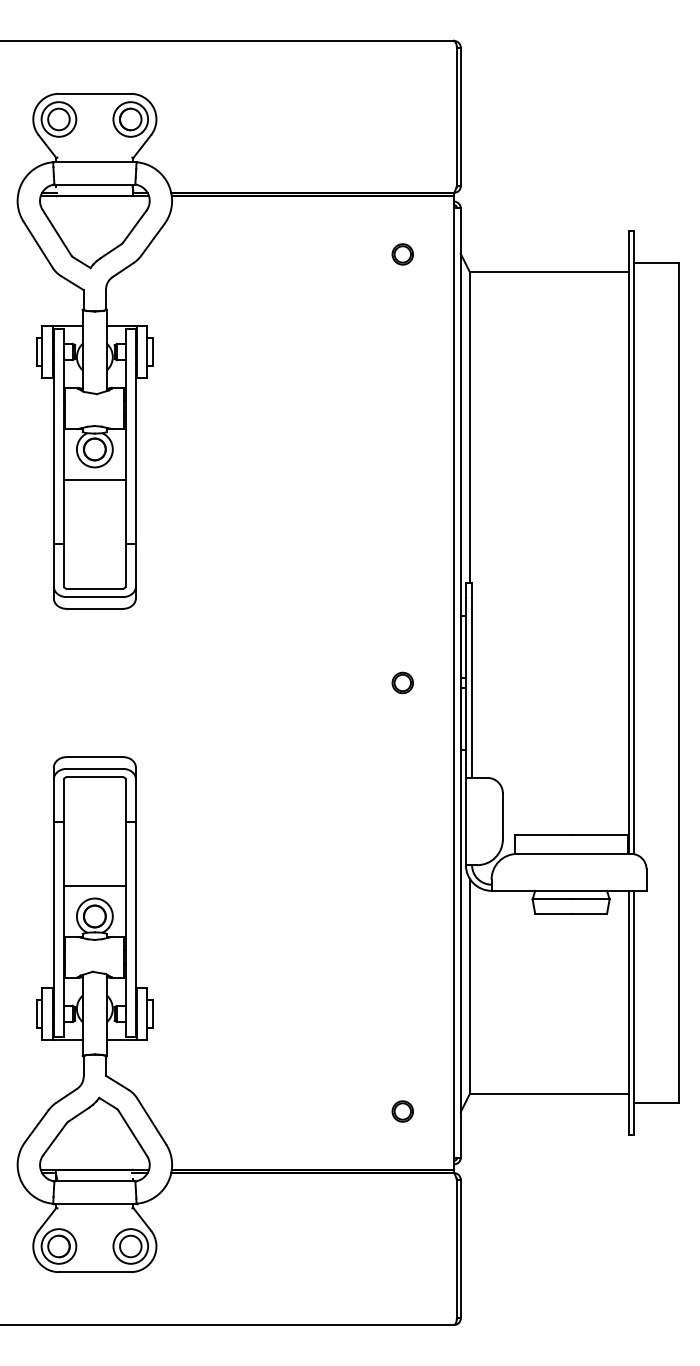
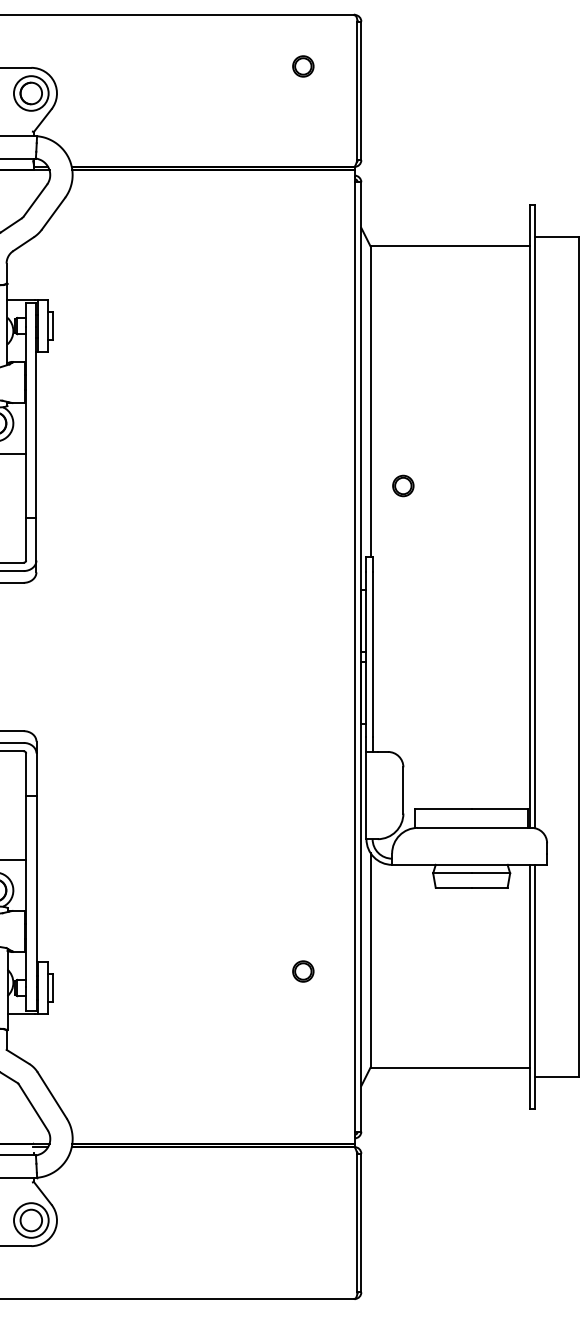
part: (402, 254) -> (303, 66), moved
part: (402, 682) -> (403, 485), moved
part: (402, 1111) -> (303, 971), moved

